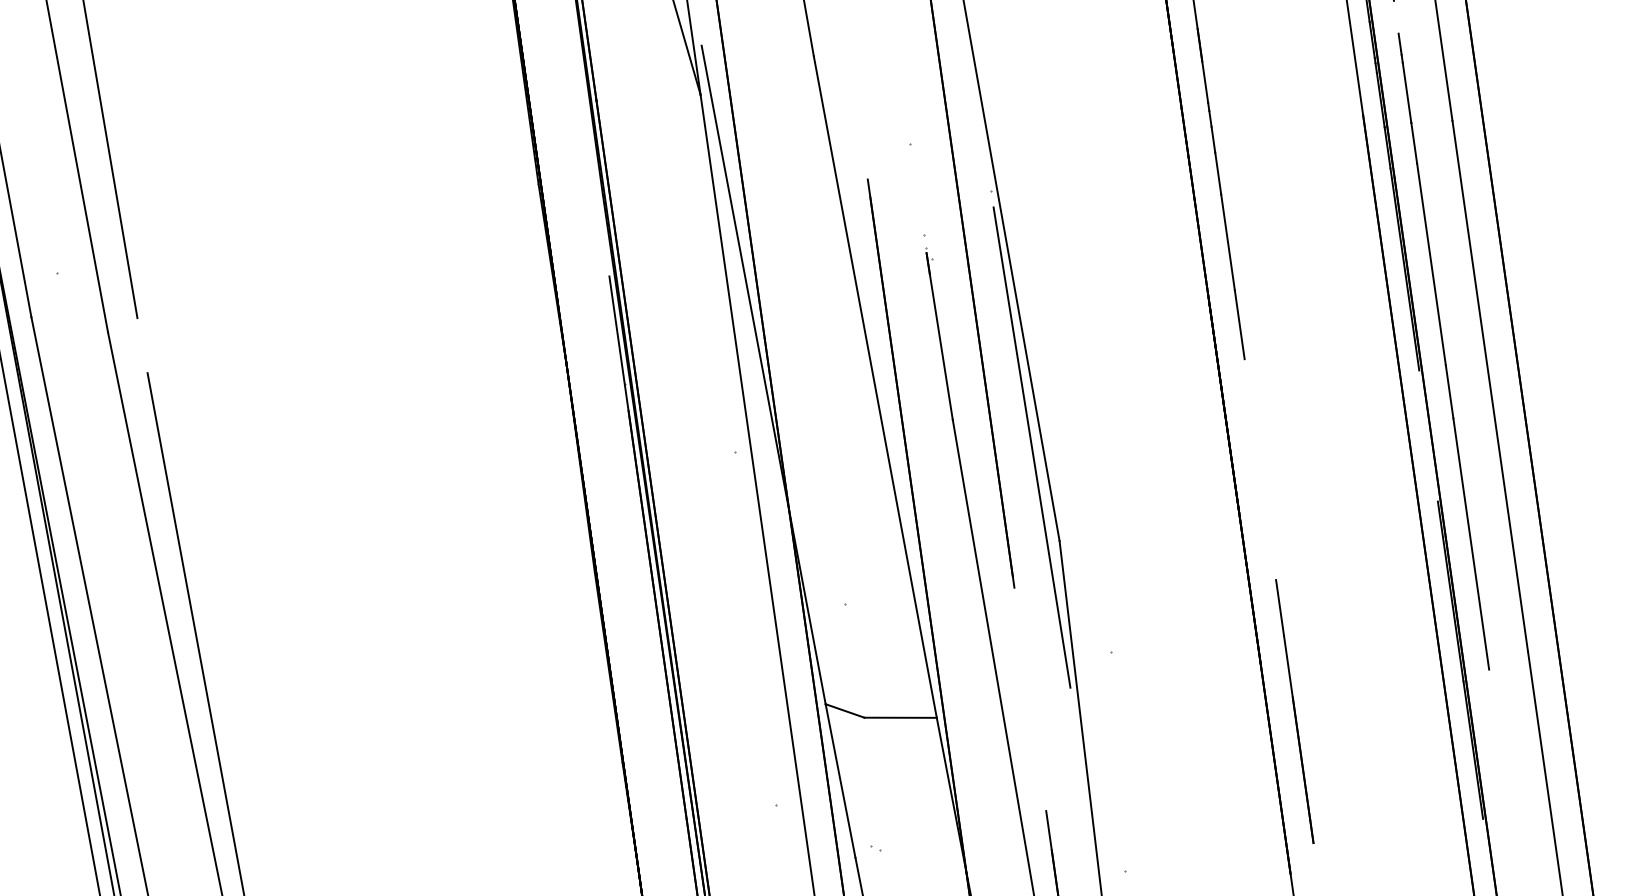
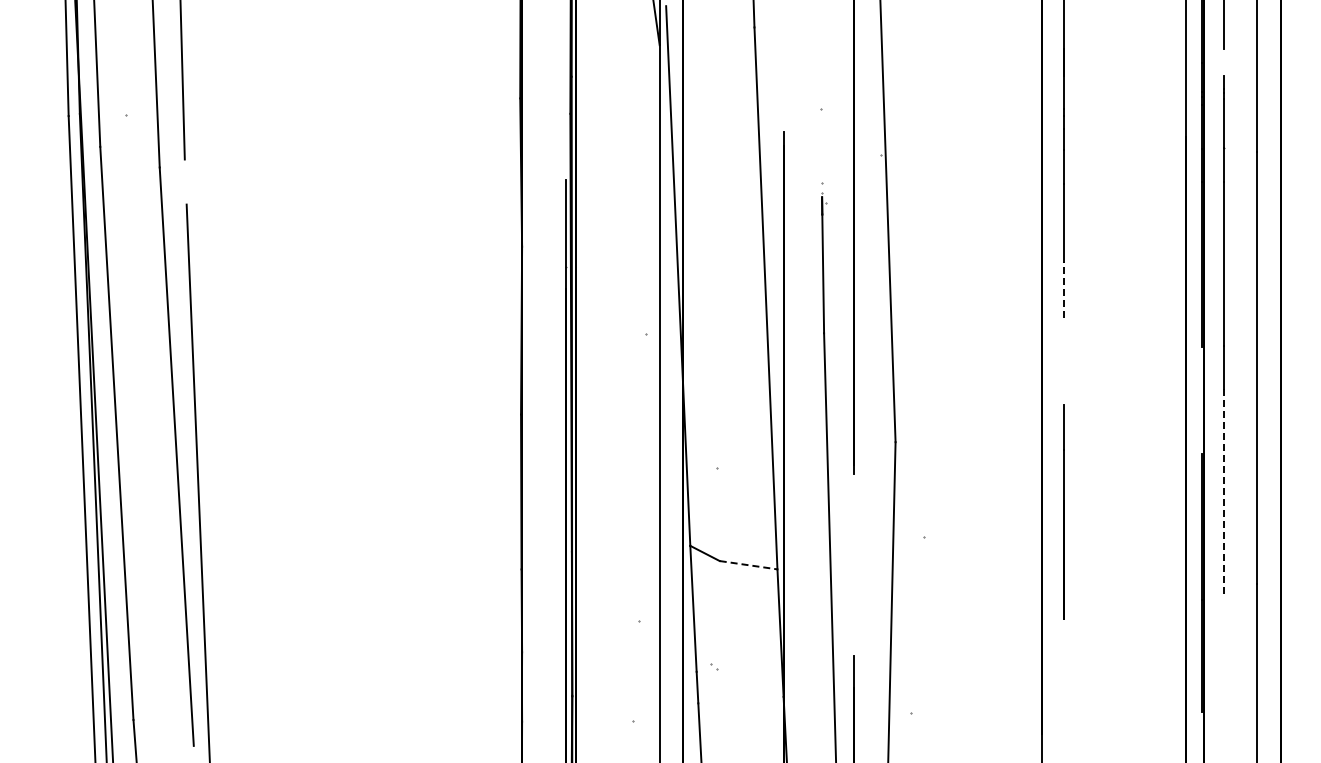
line: (1239, 325) -> (1063, 290), solid -> dashed
line: (1031, 447) -> (883, 364), removed
line: (1470, 543) -> (1223, 490), solid -> dashed
line: (1294, 710) -> (1063, 511), moved
line: (901, 717) -> (749, 565), solid -> dashed

